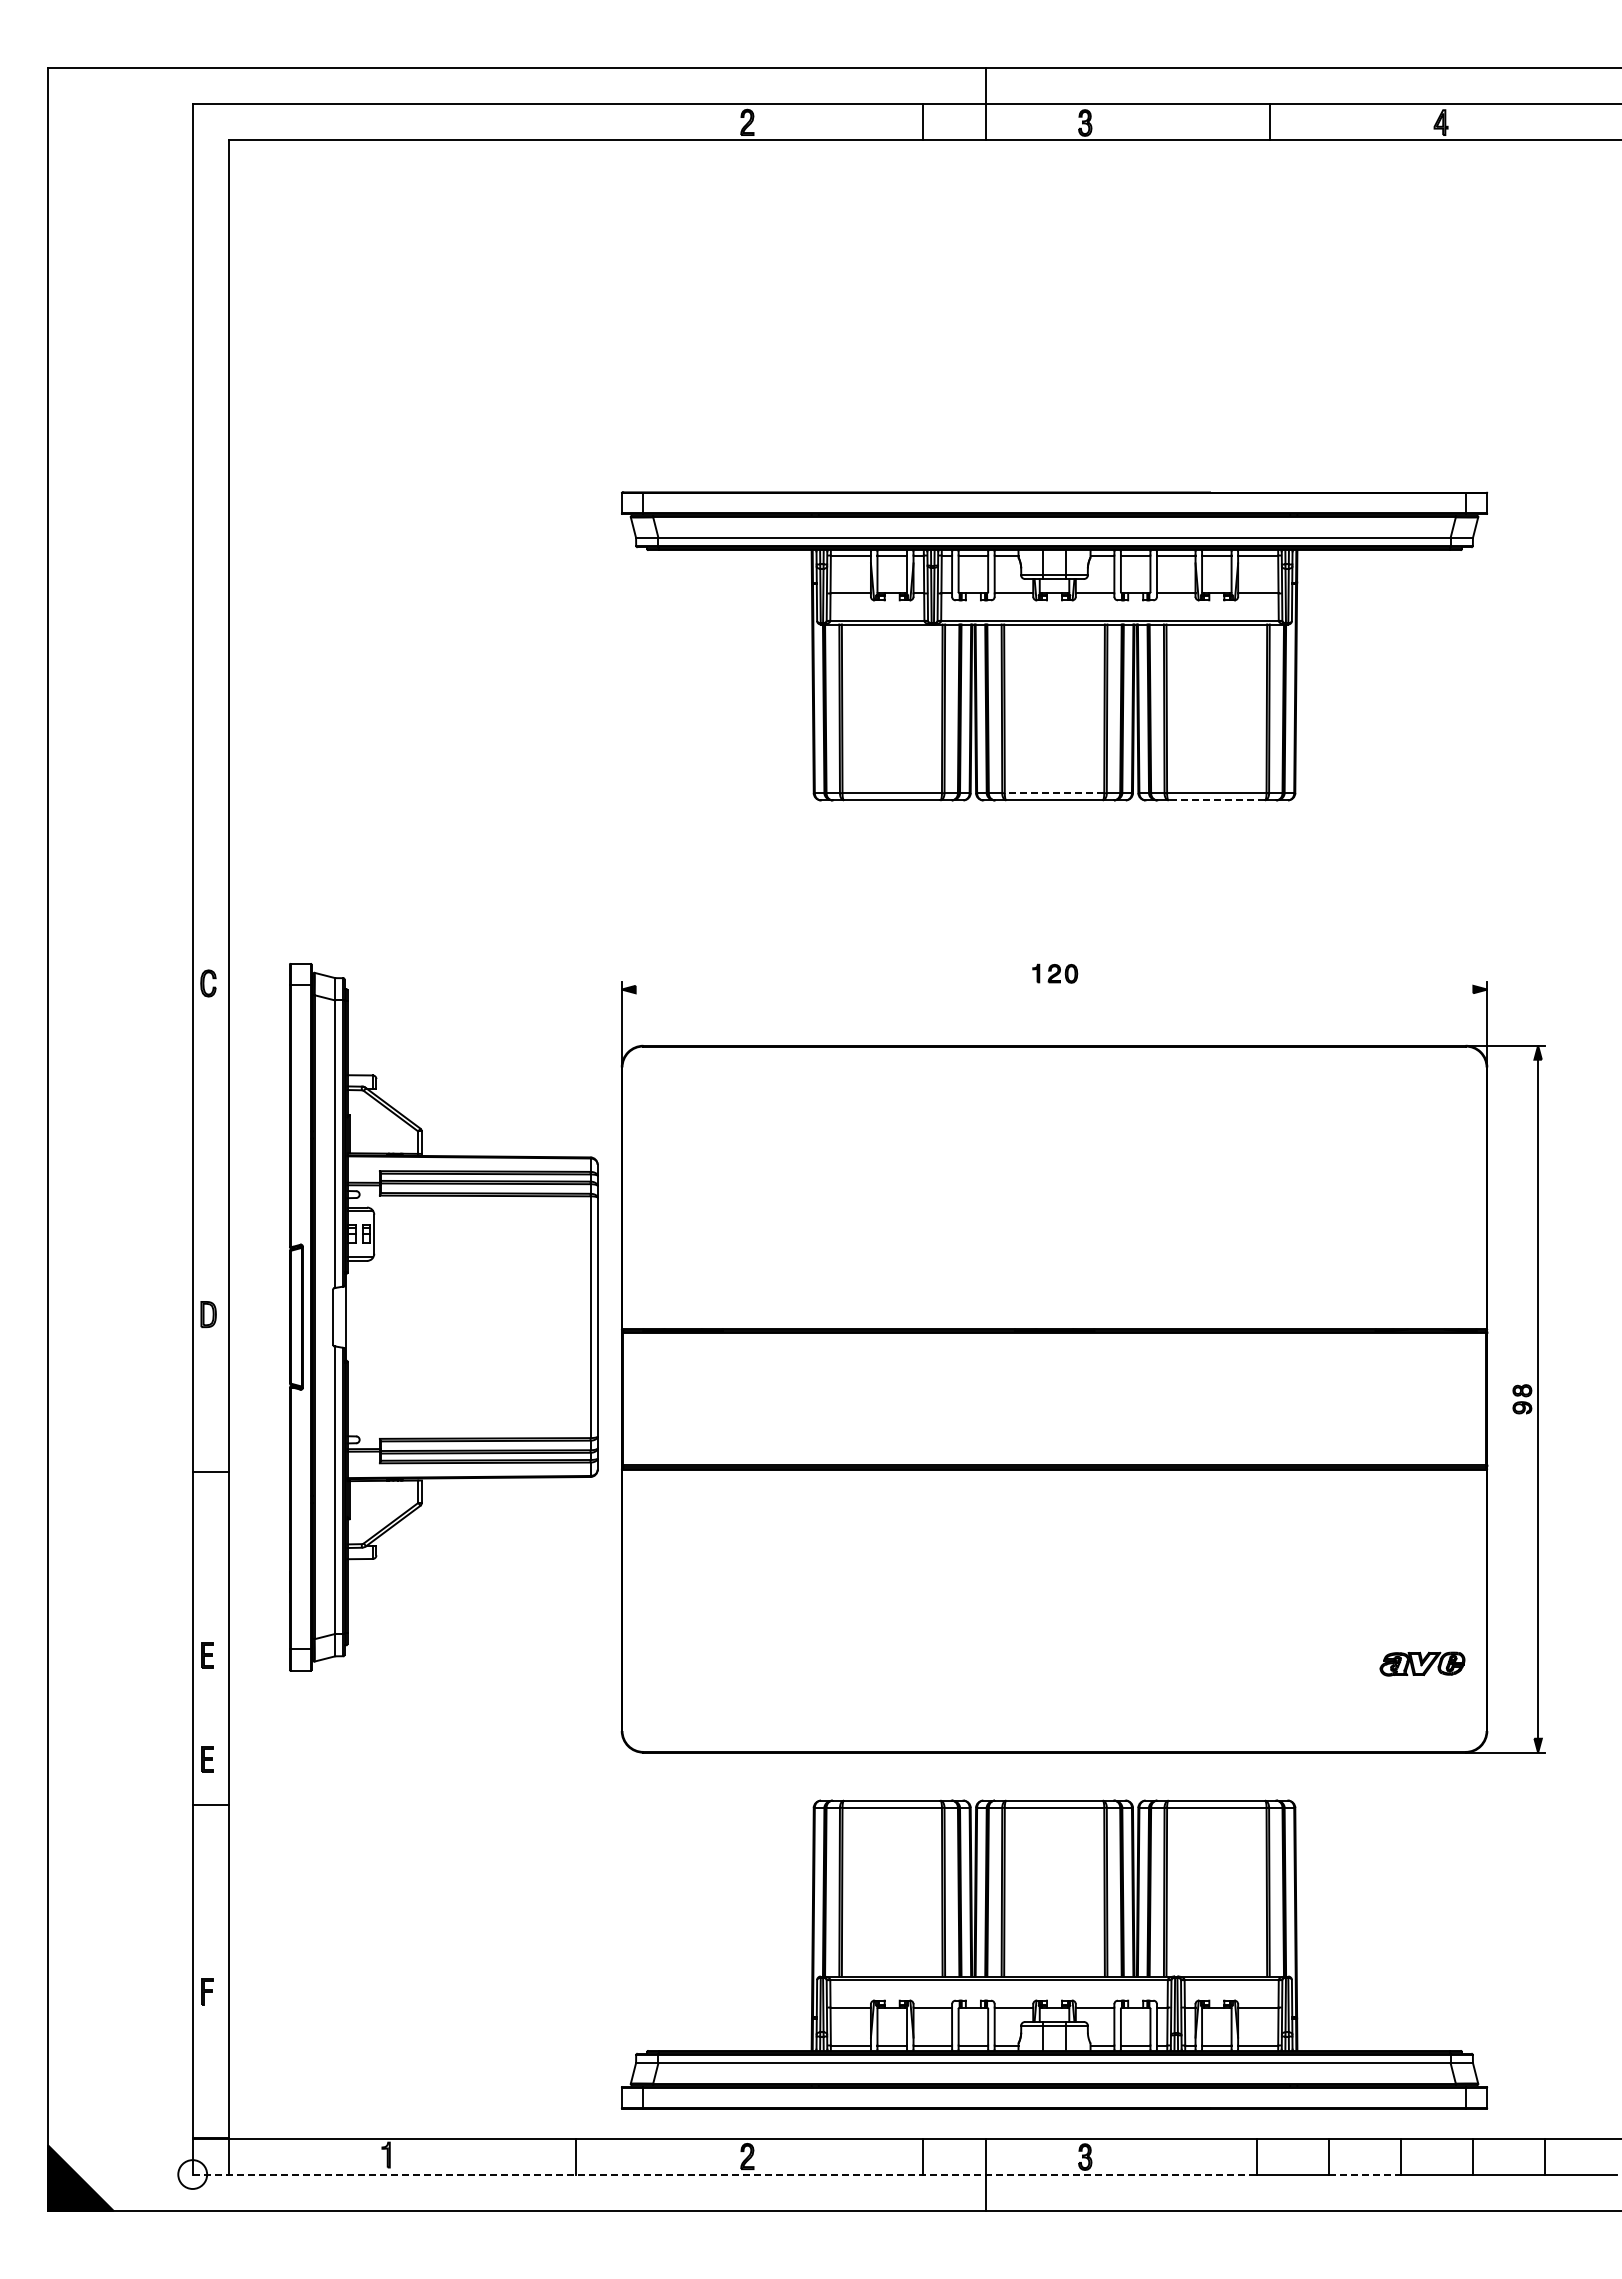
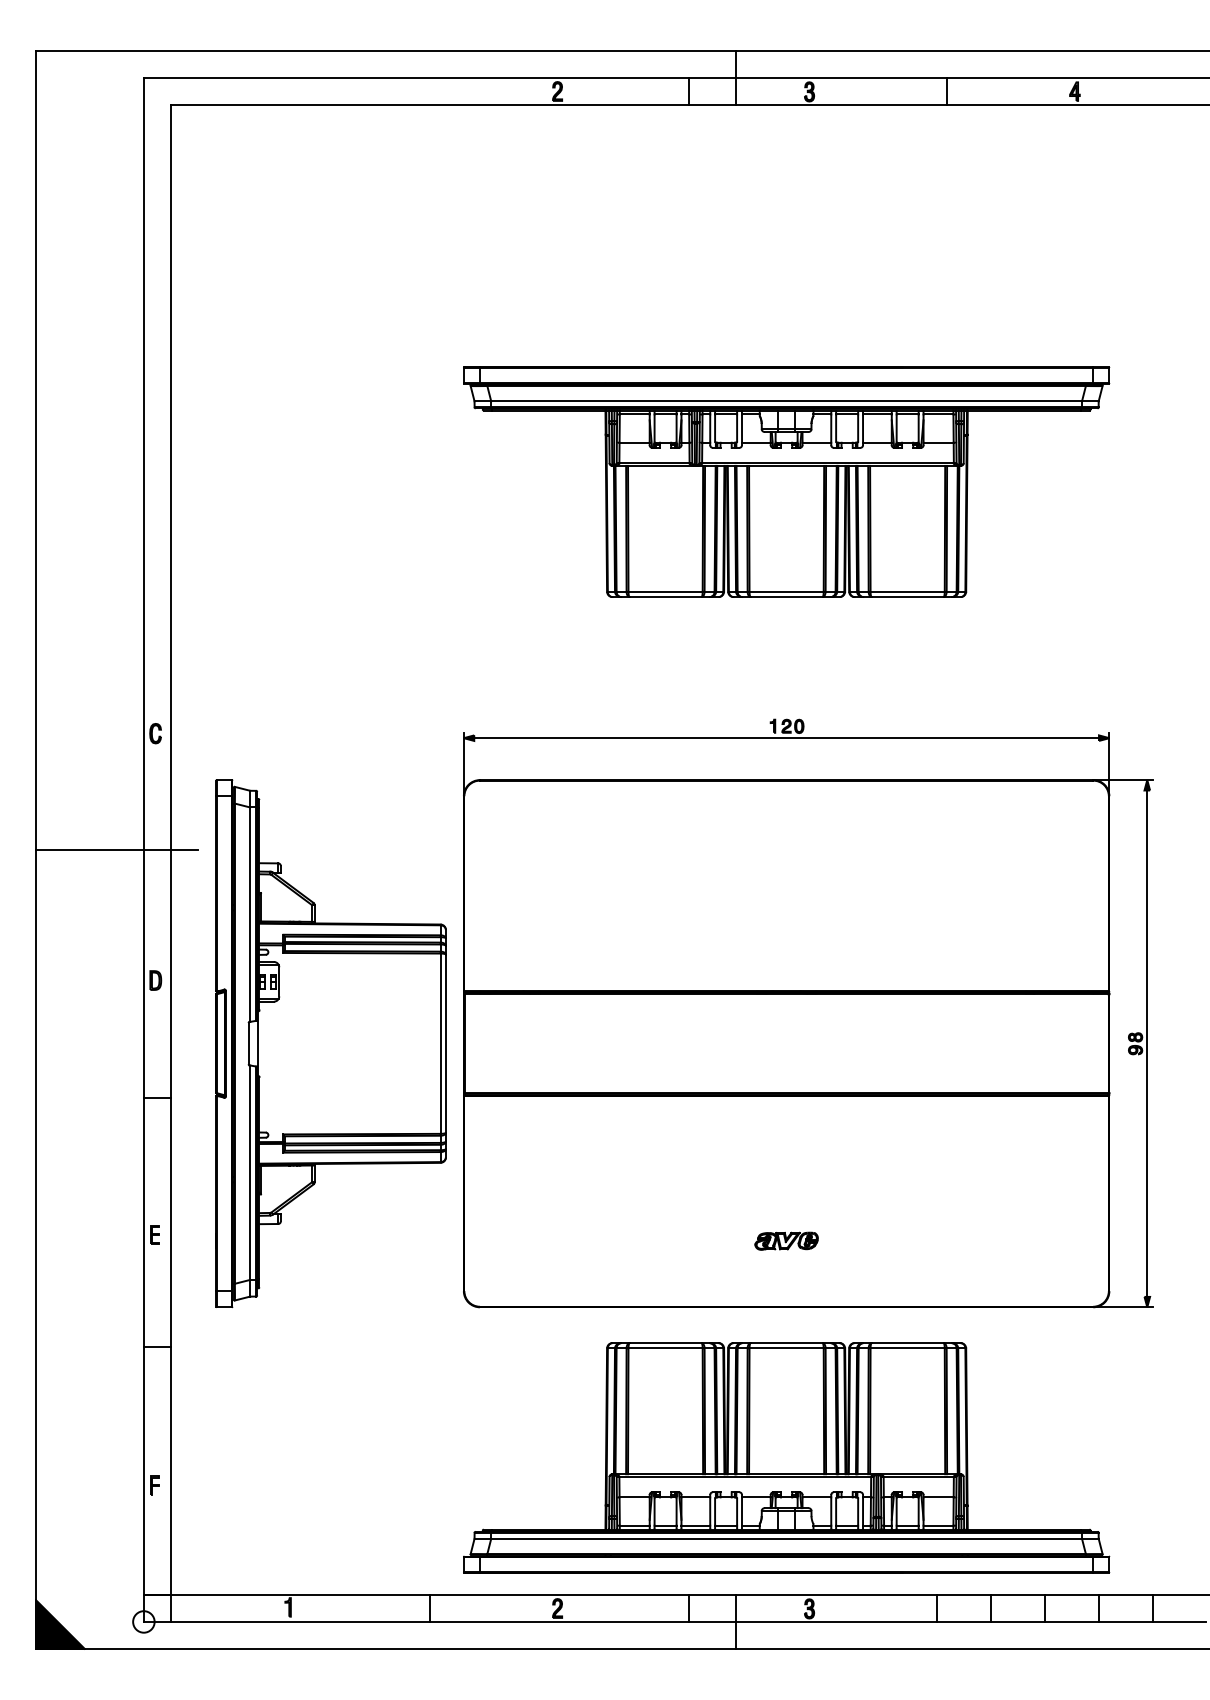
line: (1054, 793) -> (786, 591), dashed -> solid
line: (1216, 800) -> (907, 597), dashed -> solid
line: (1054, 989) -> (786, 738), added
line: (156, 1139) -> (116, 850), added
part: (443, 1317) -> (330, 1043), moved
part: (1422, 1663) -> (786, 1240), moved
part: (207, 1759) -> (154, 1312), removed
line: (724, 2174) -> (540, 1621), dashed -> solid
line: (1365, 2174) -> (1018, 1621), dashed -> solid

